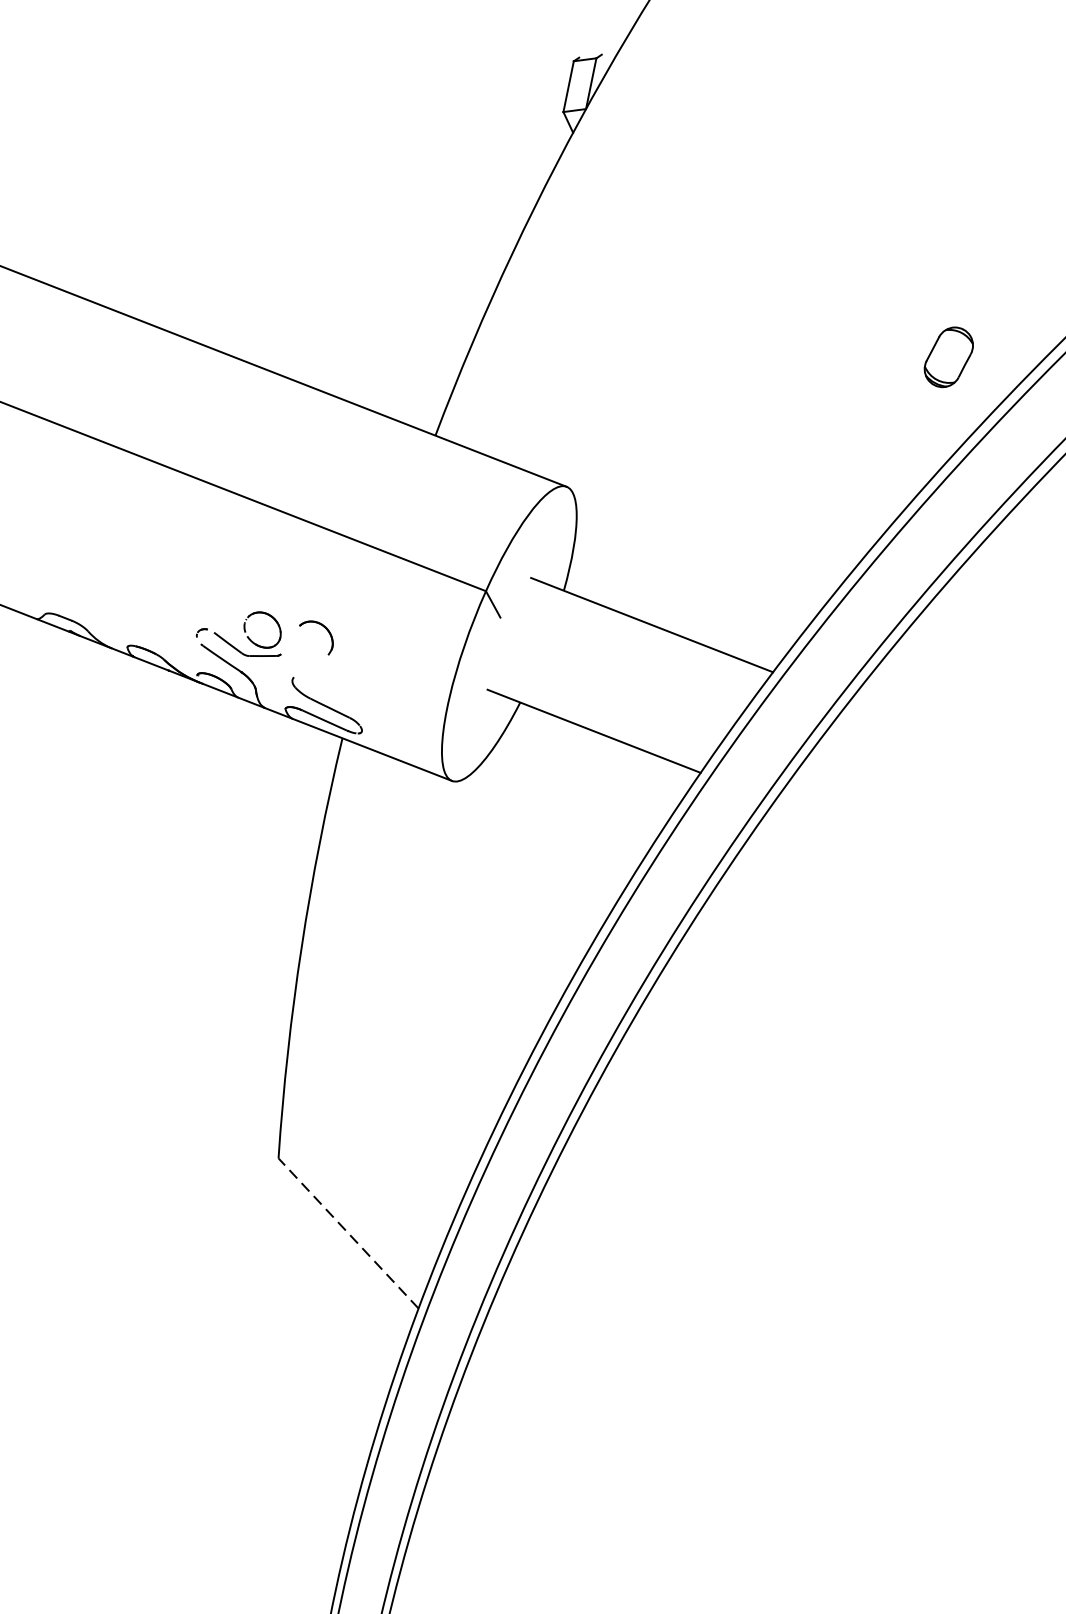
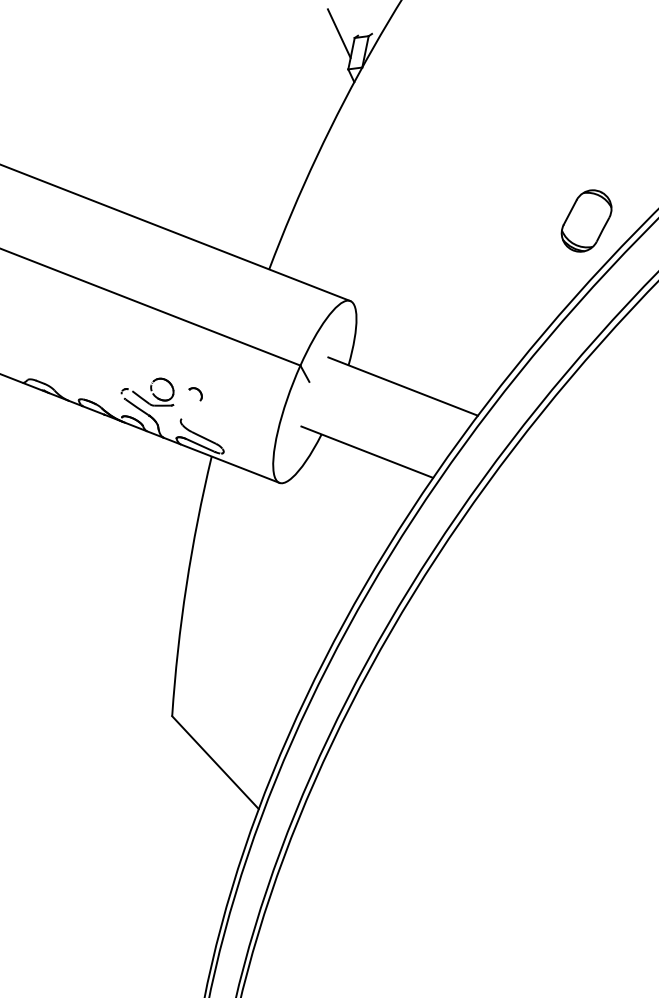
line: (547, 54) -> (338, 33), added
part: (948, 356) -> (586, 220), size x1.67
part: (316, 637) -> (195, 394), size x0.62
line: (348, 1233) -> (215, 762), dashed -> solid

